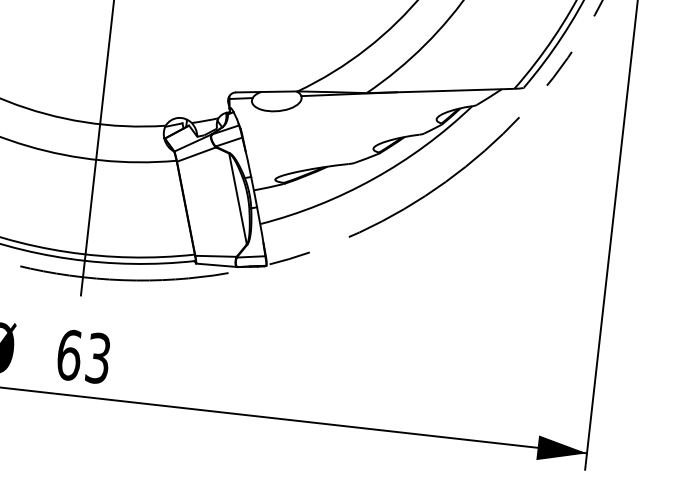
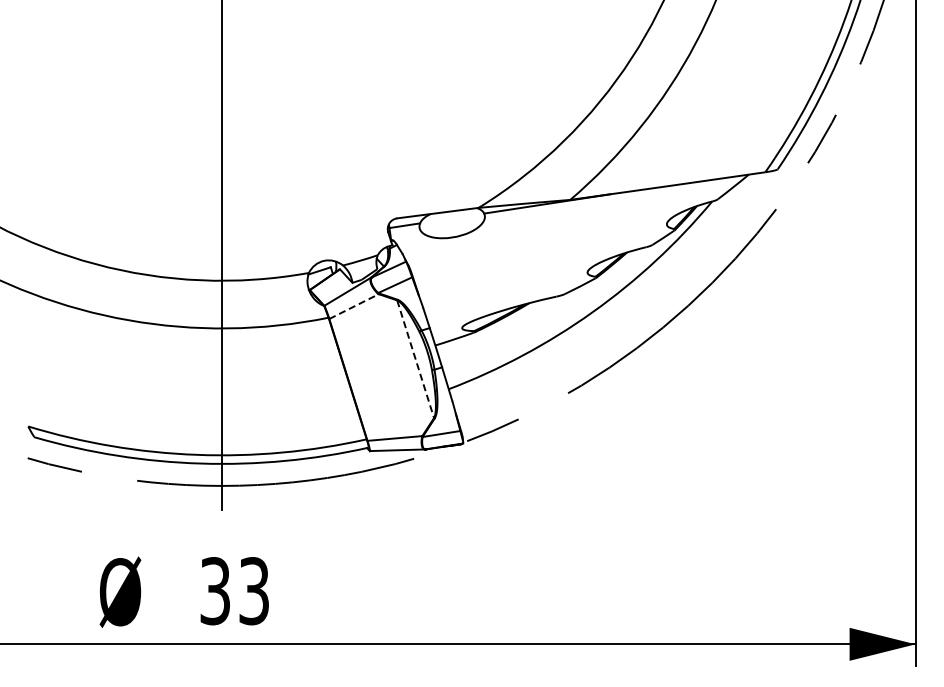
line: (196, 154) -> (354, 306), solid -> dashed
line: (237, 199) -> (415, 359), solid -> dashed
text: (69, 355) -> (215, 591), 63 -> 33

